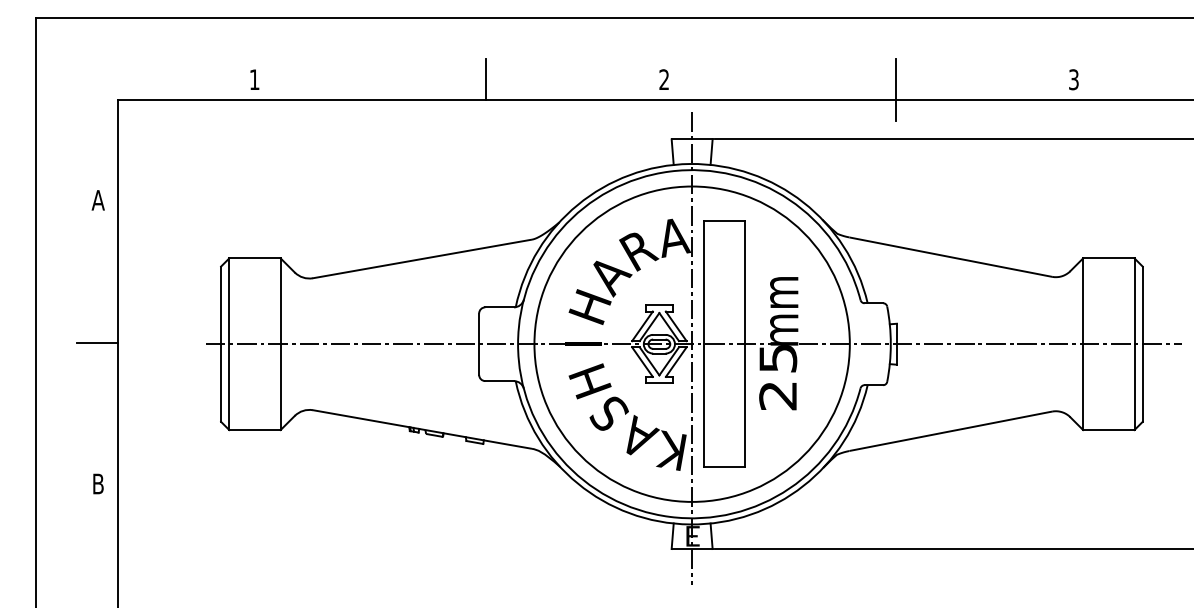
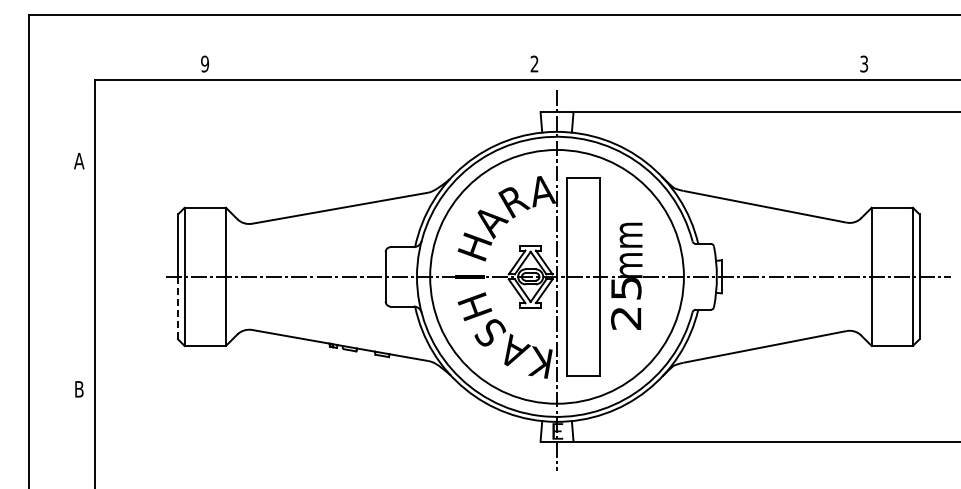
text: (255, 79) -> (205, 63), 1 -> 9
line: (486, 79) -> (391, 63), removed
line: (895, 88) -> (720, 71), removed
line: (96, 342) -> (77, 275), removed
line: (221, 383) -> (178, 308), solid -> dashed

